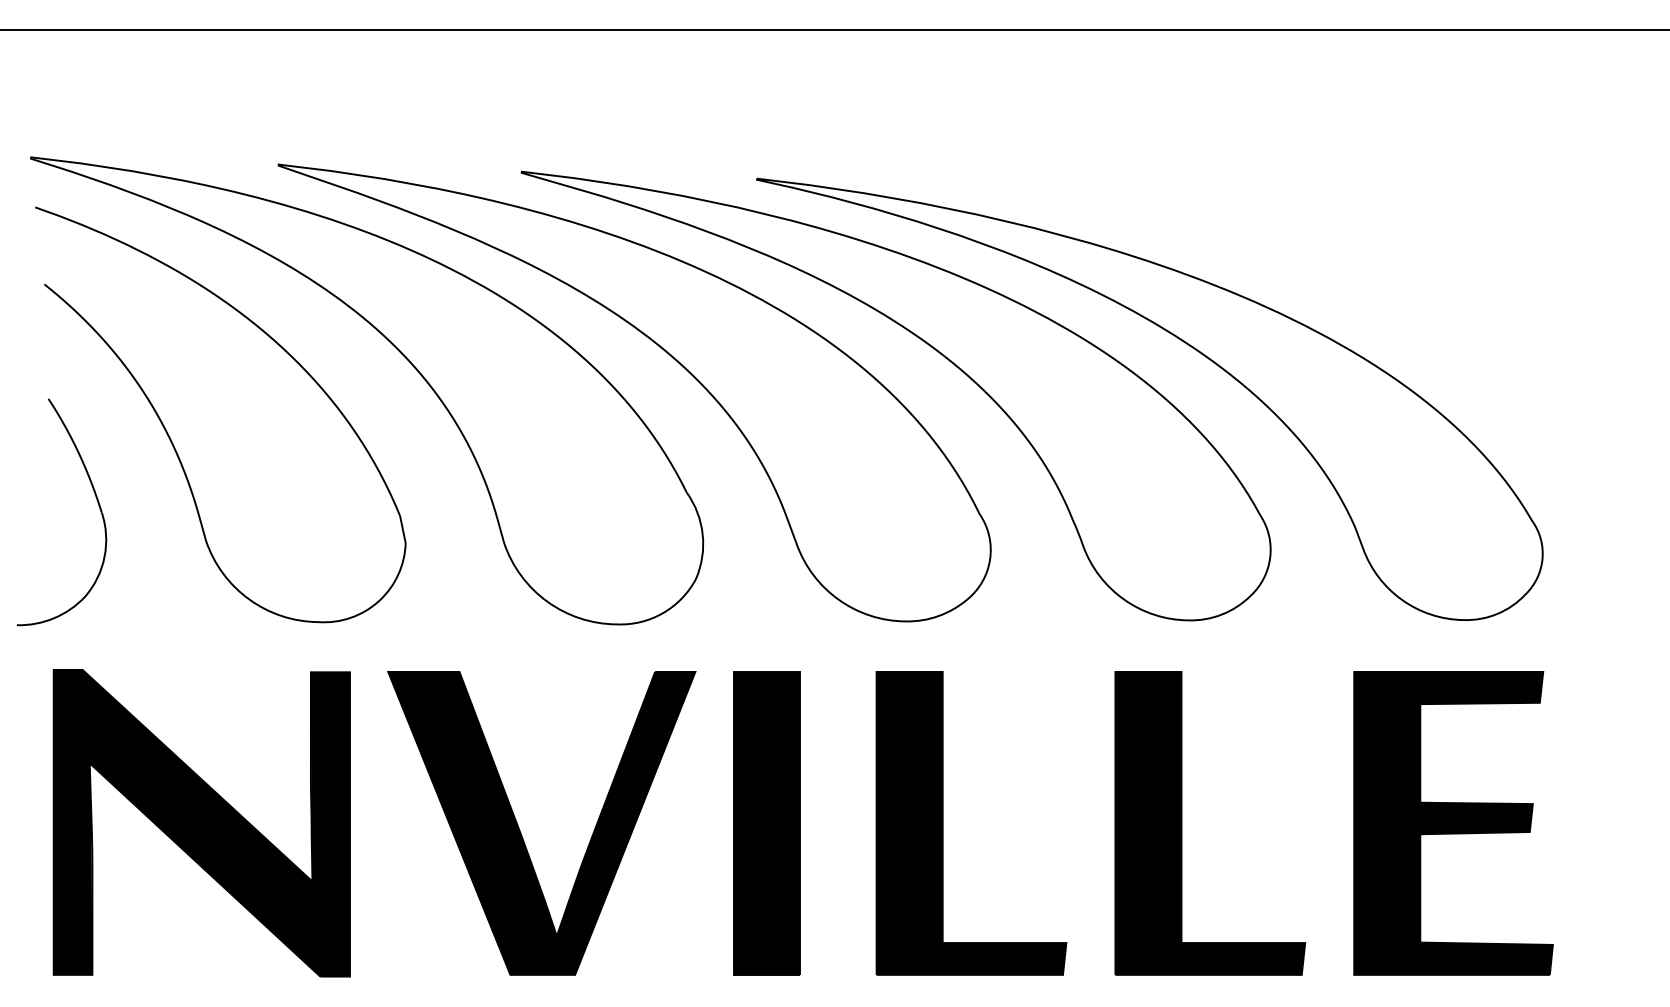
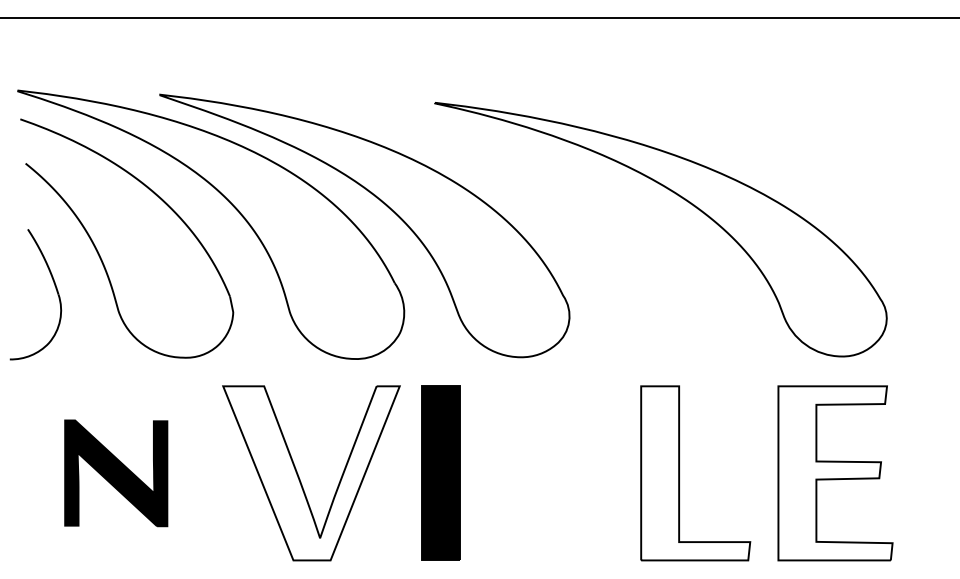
part: (933, 350) -> (536, 201), removed
part: (202, 823) -> (116, 473), size x0.6
fill: (541, 823) -> (311, 473), removed
part: (943, 823) -> (542, 473), removed
fill: (1209, 823) -> (695, 473), removed
fill: (1453, 823) -> (835, 473), removed

